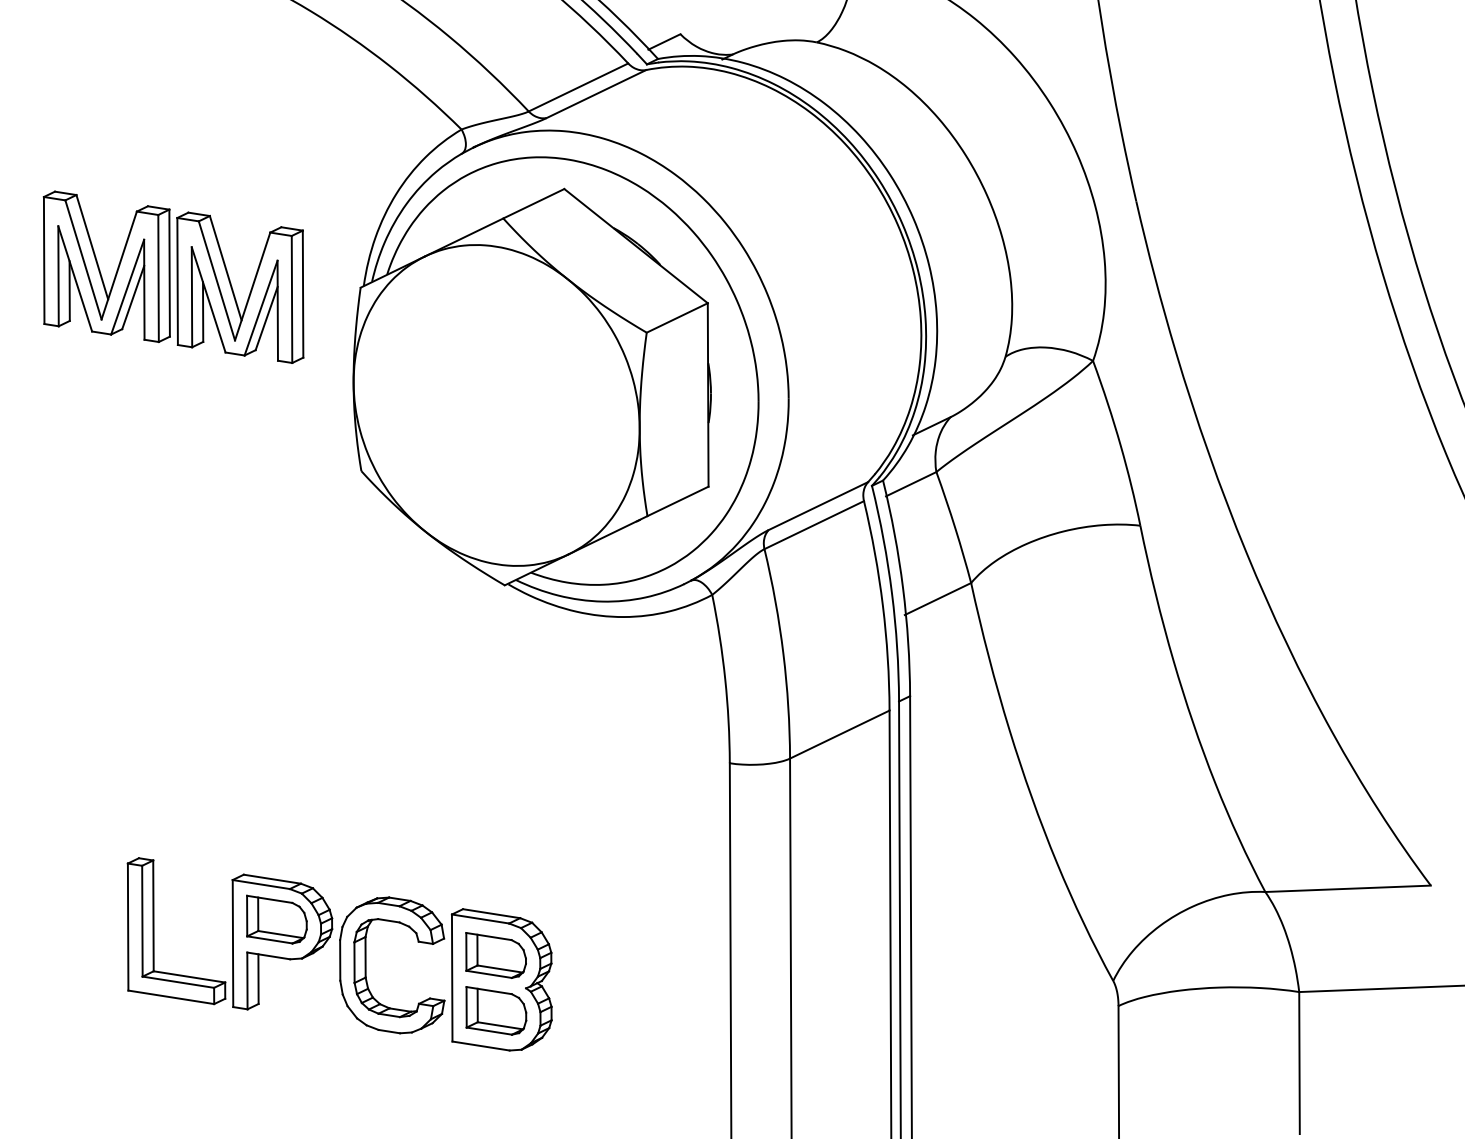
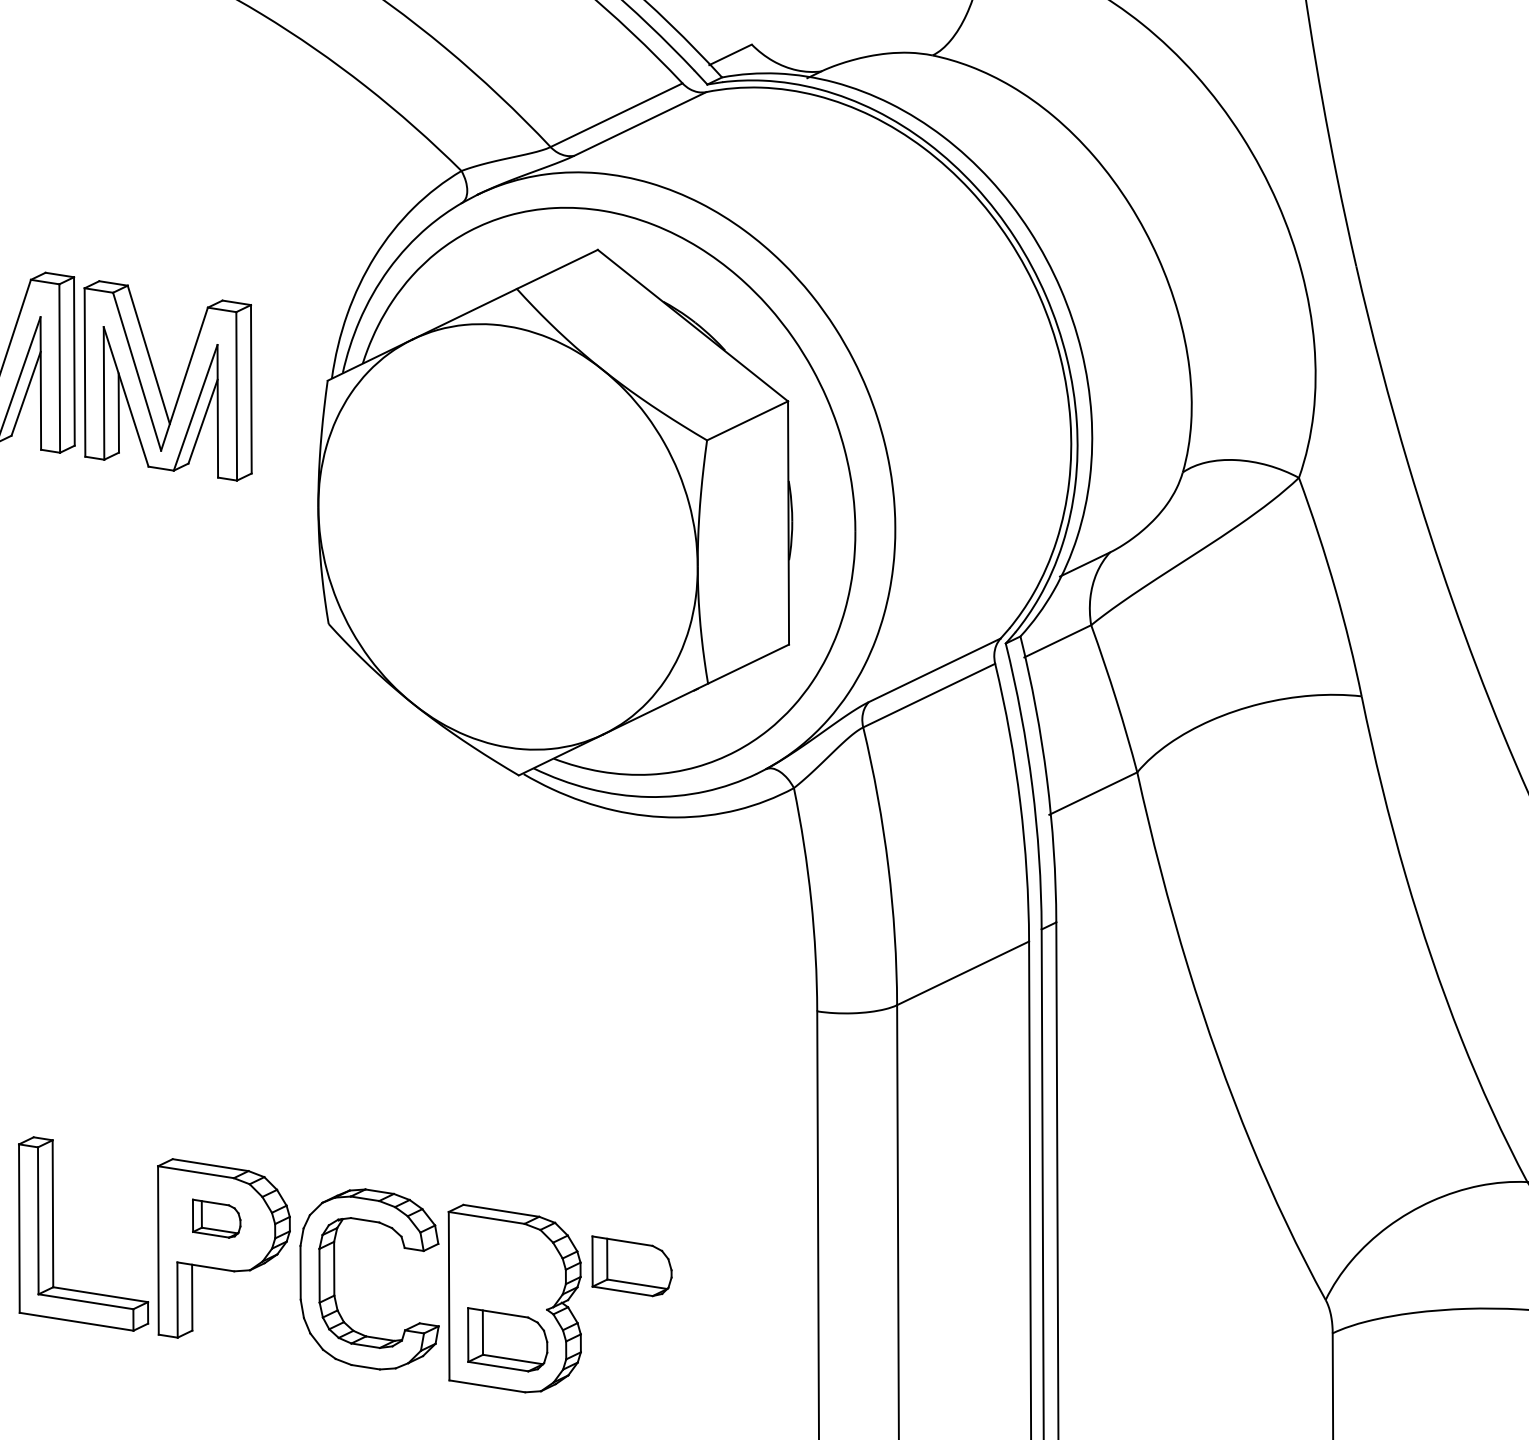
part: (276, 919) -> (216, 1218), size x0.6
part: (495, 955) -> (631, 1266), moved

